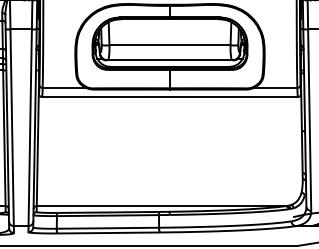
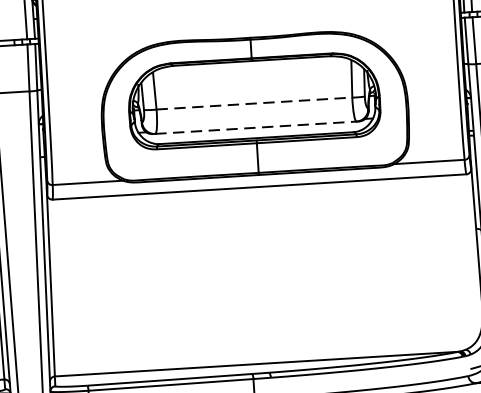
line: (170, 45) -> (255, 103), solid -> dashed
line: (170, 60) -> (256, 127), solid -> dashed

